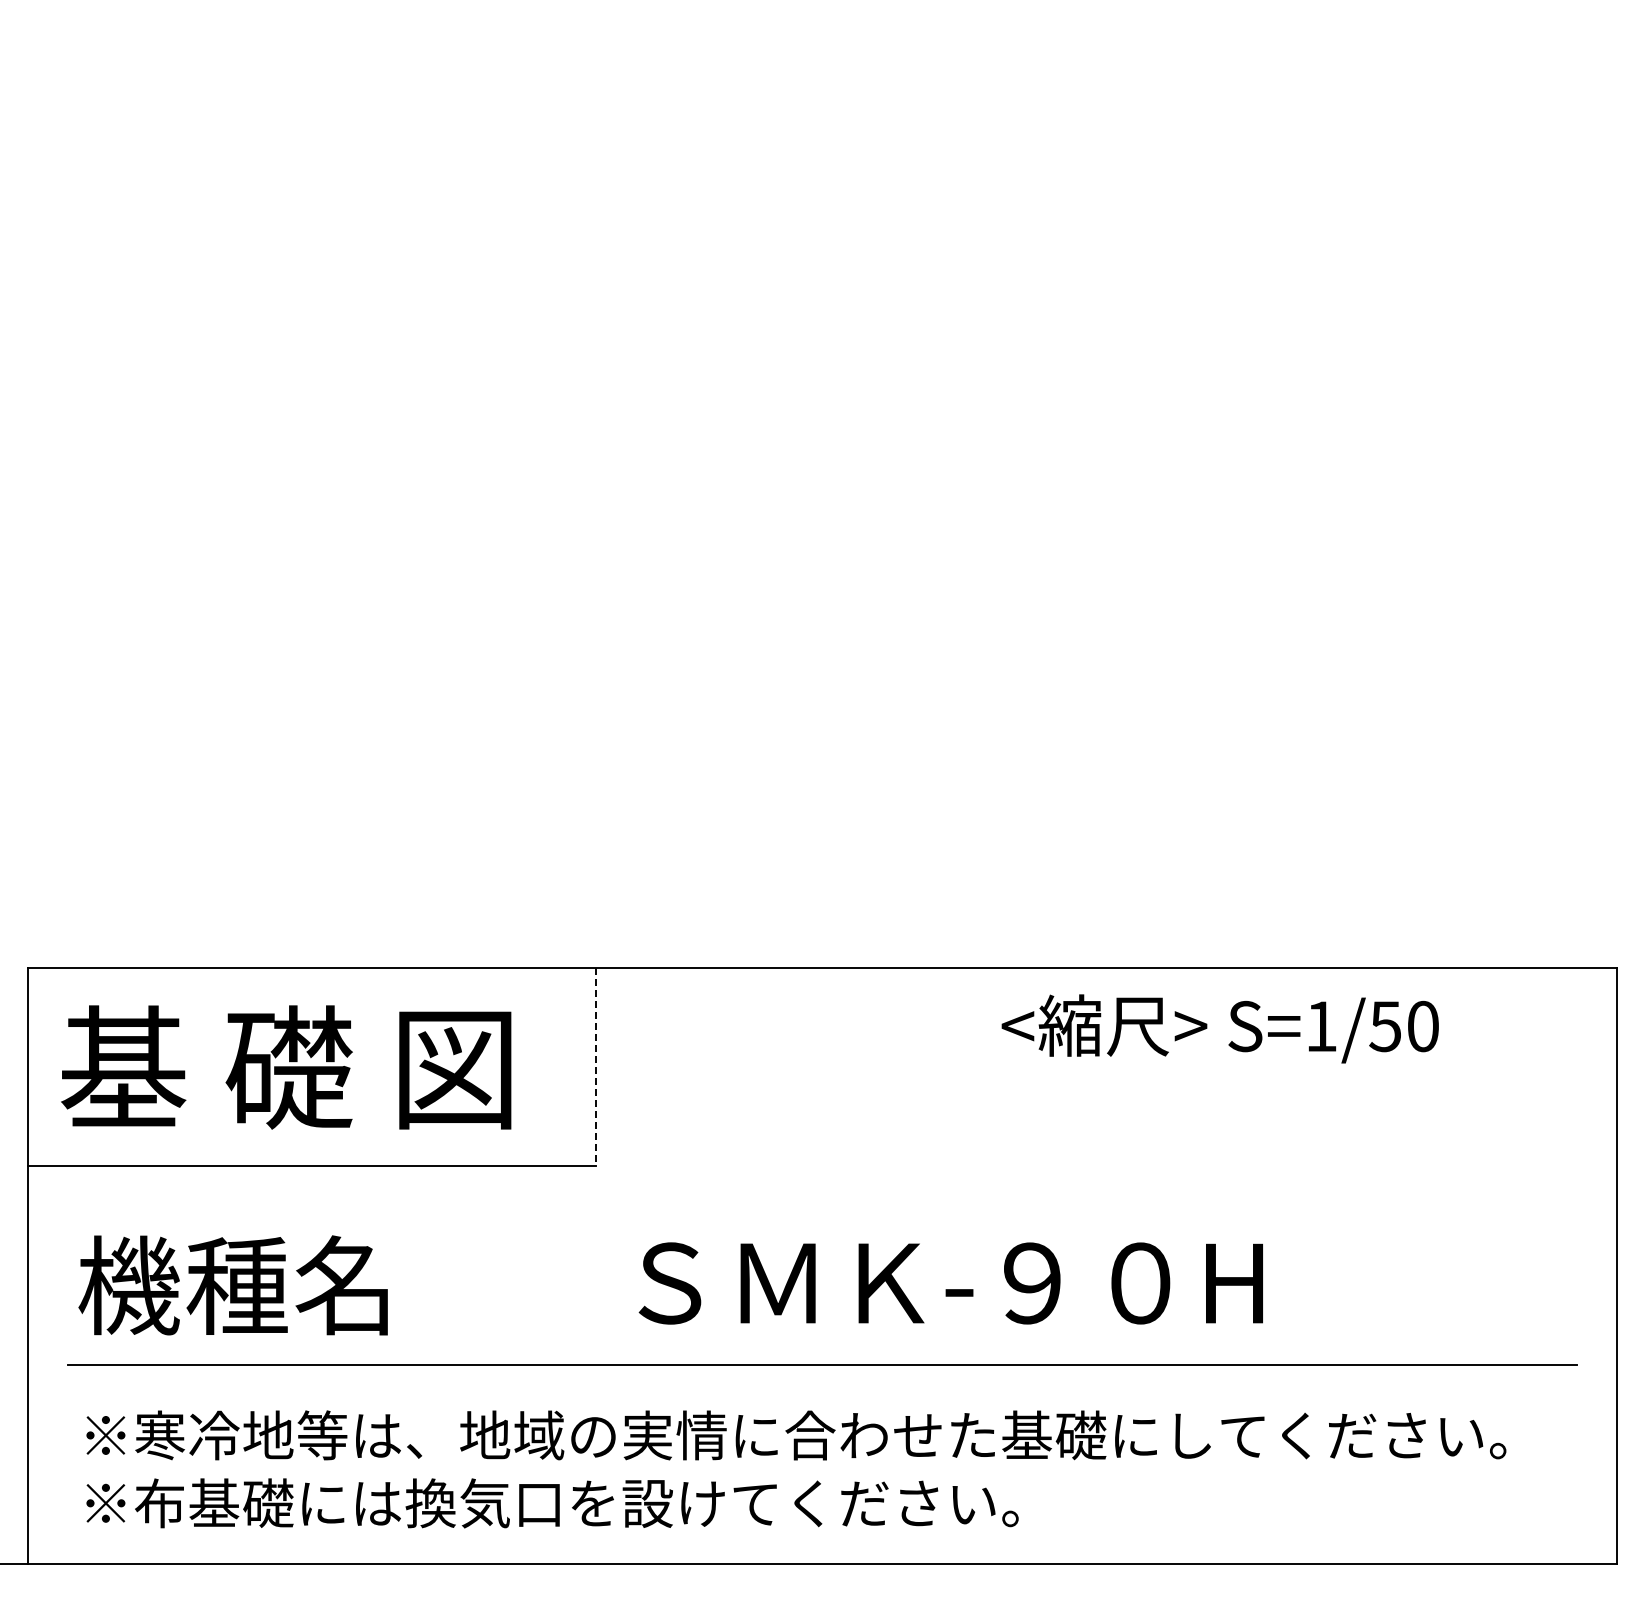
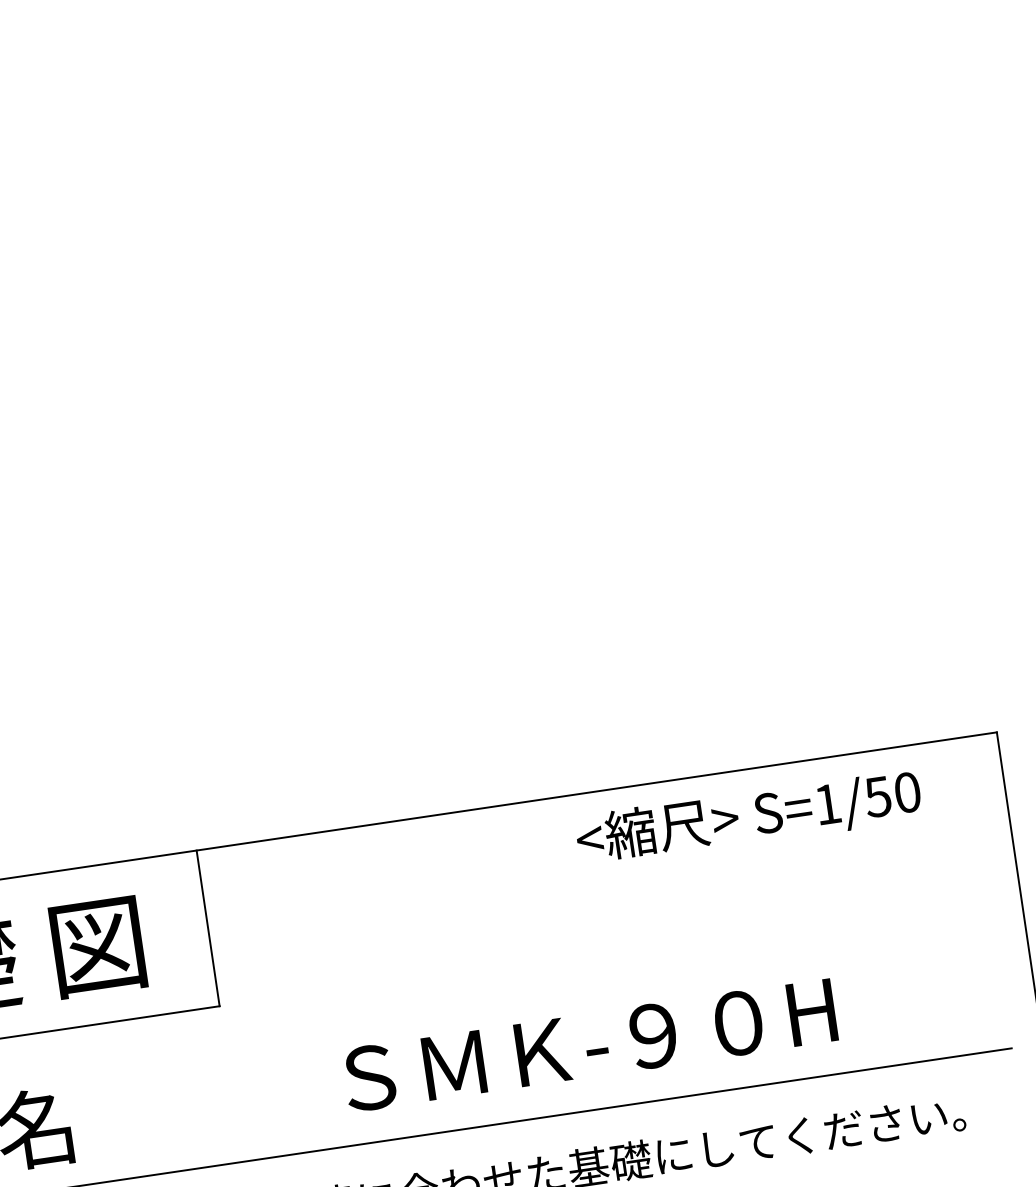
text: (1219, 1028) -> (748, 817), moved
line: (596, 1067) -> (208, 928), dashed -> solid
text: (950, 1283) -> (589, 1045), moved

